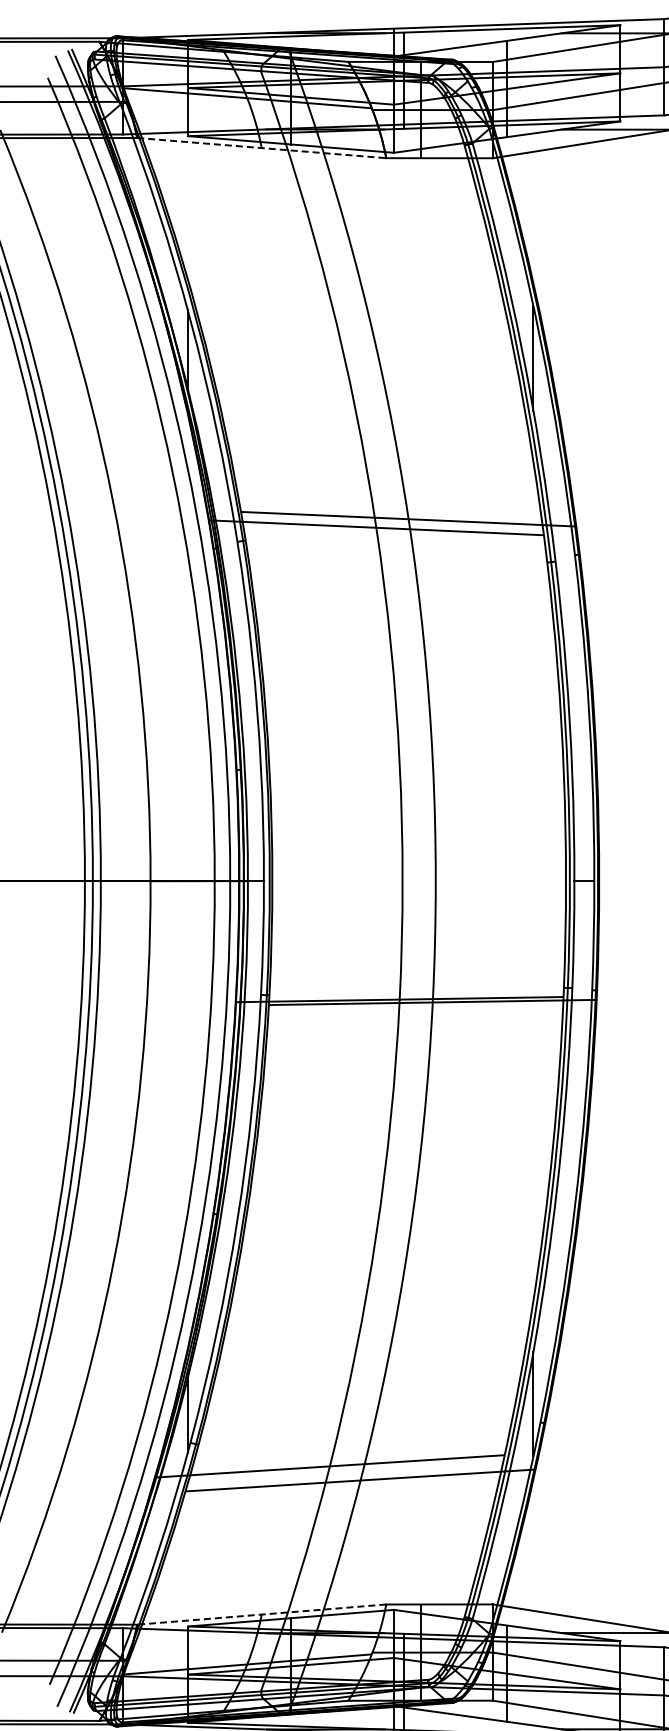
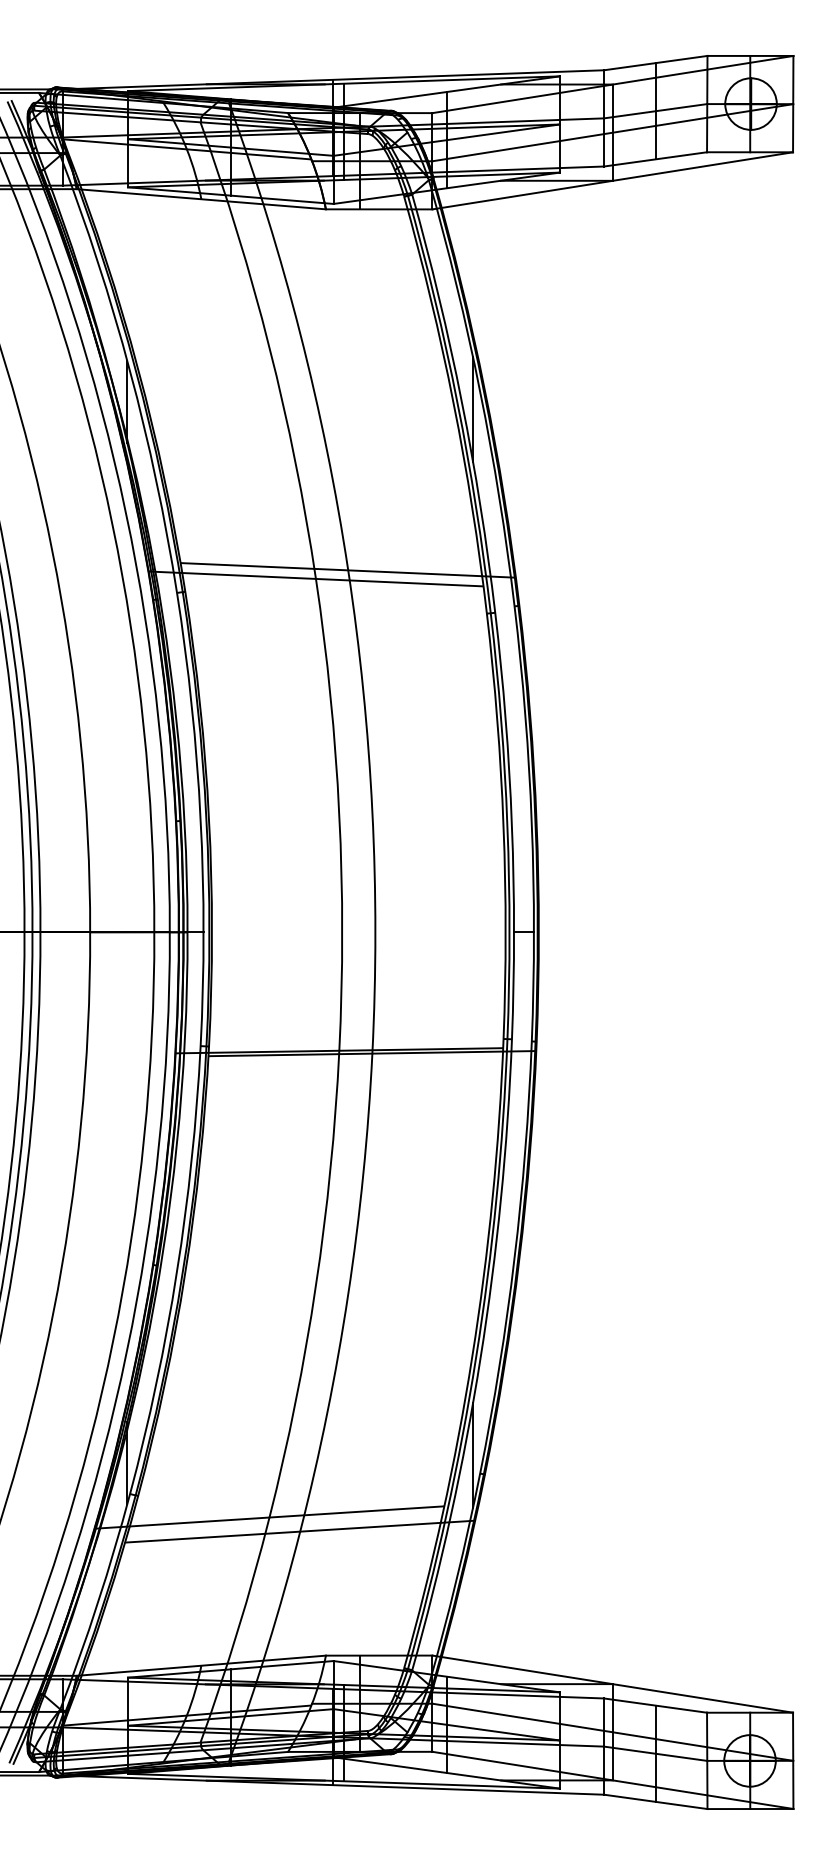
line: (261, 148) -> (201, 199), dashed -> solid
line: (261, 1614) -> (201, 1665), dashed -> solid

